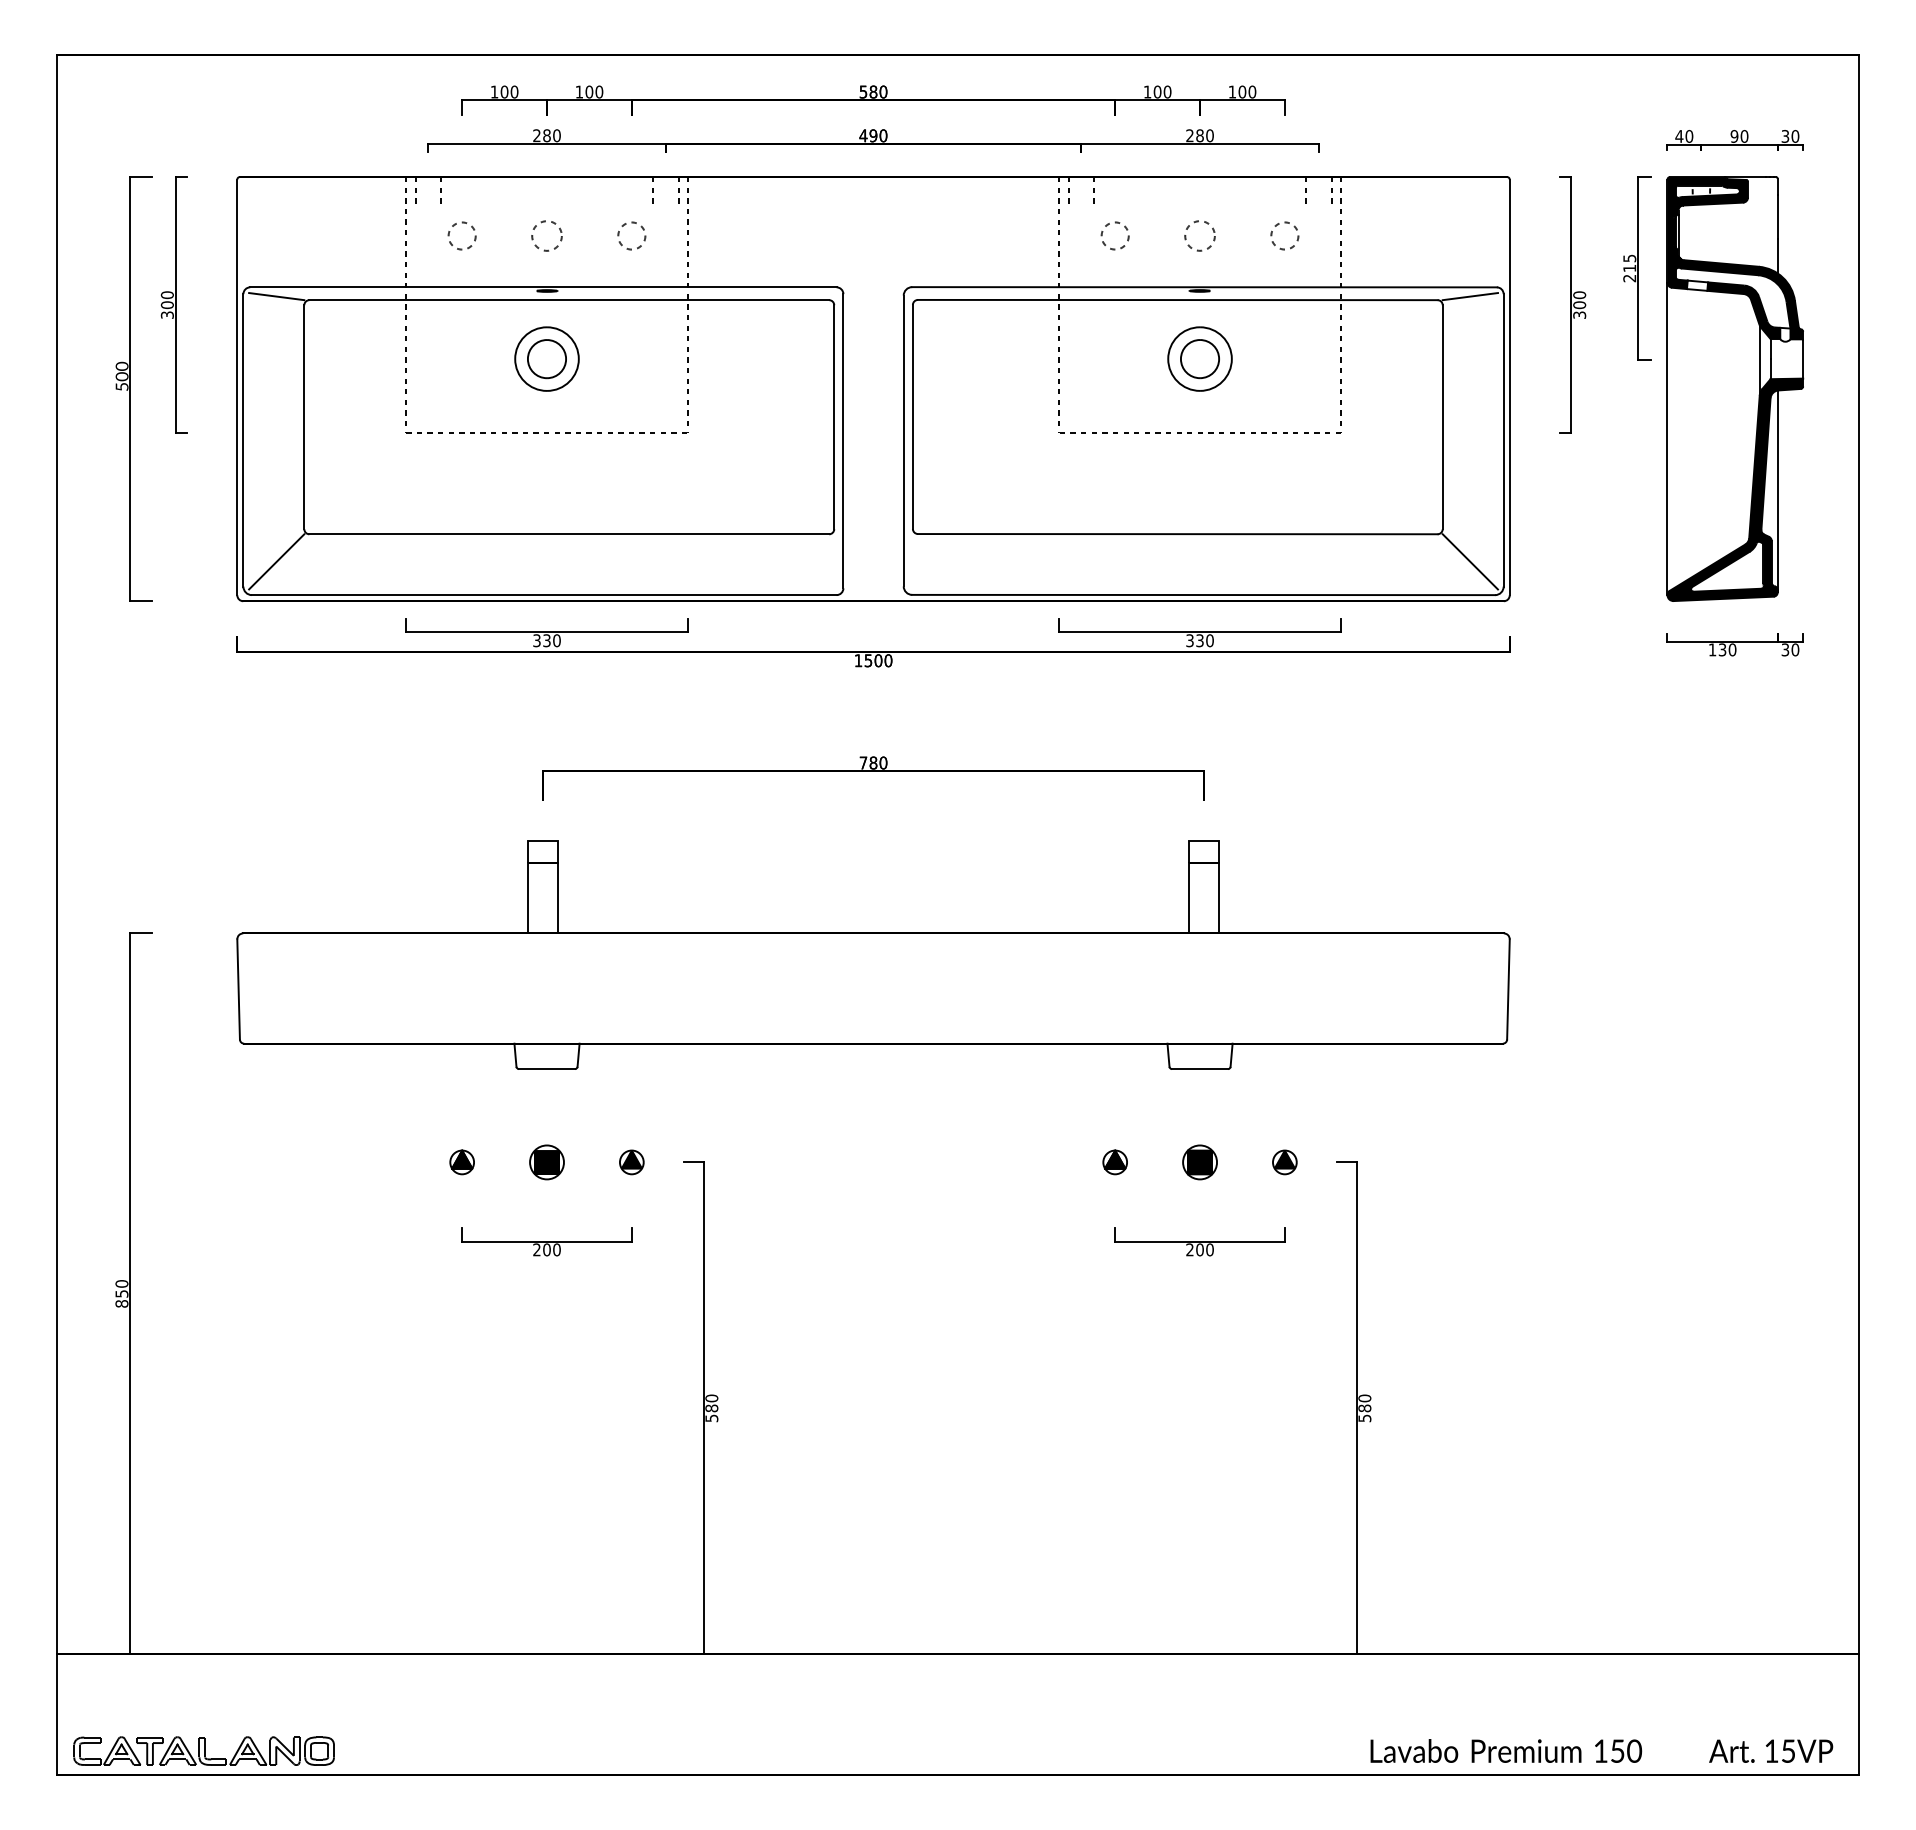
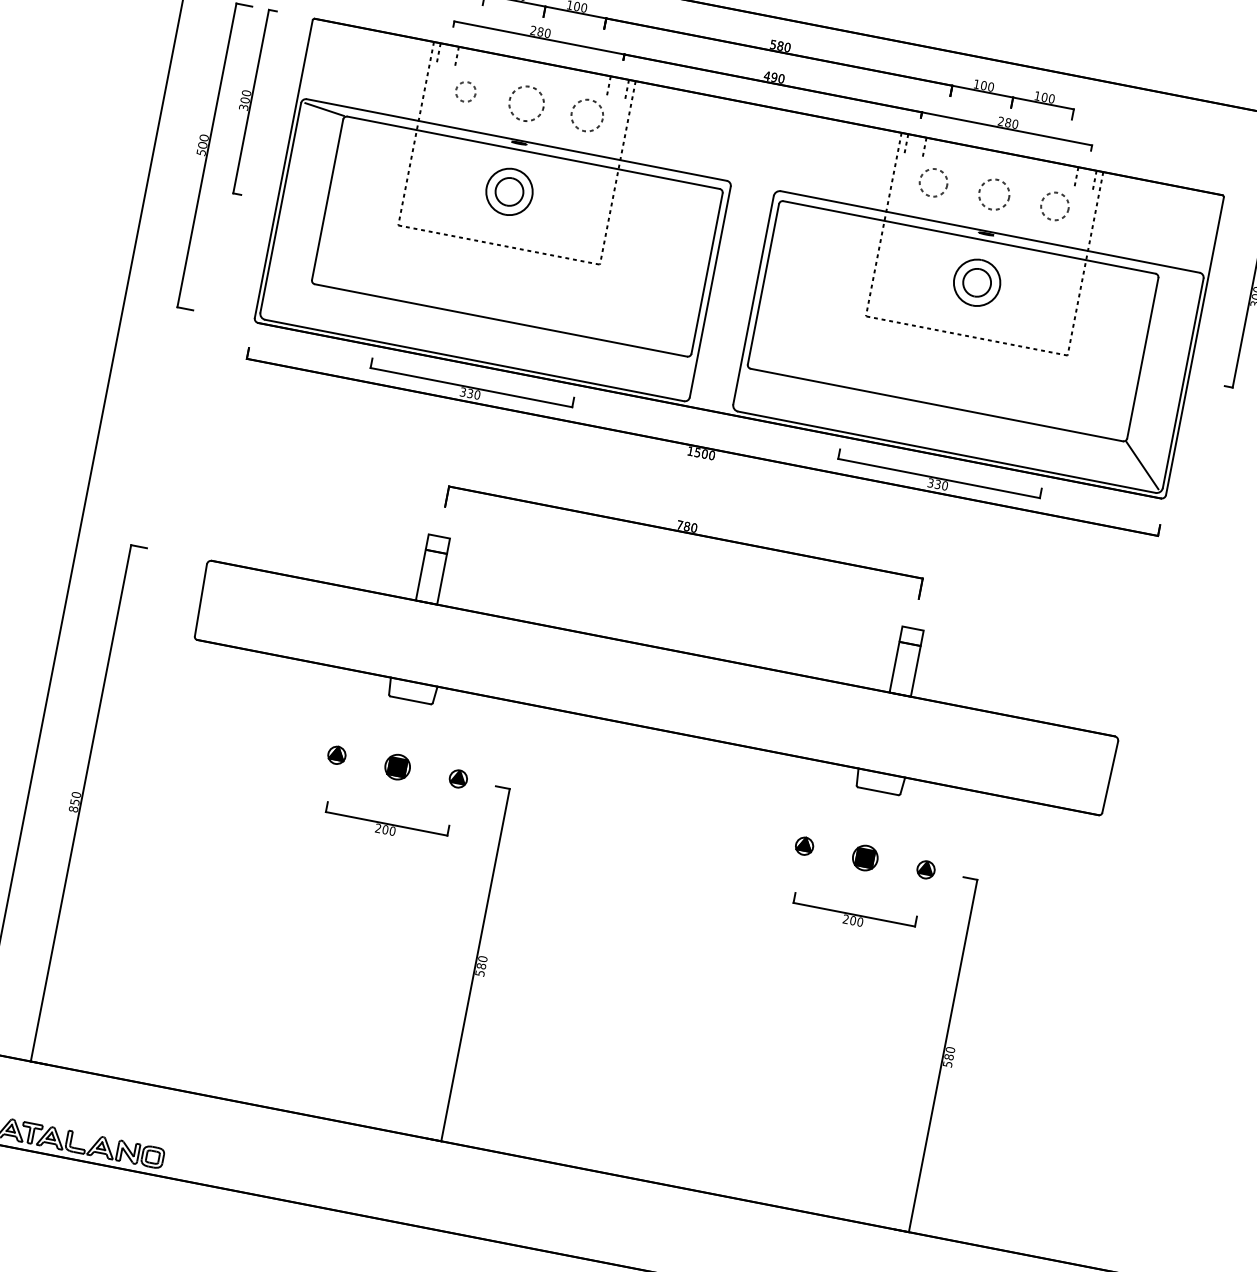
circle: (546, 235) -> (526, 103), size x1.6
circle: (631, 235) -> (587, 115), size x1.6
circle: (1114, 235) -> (933, 182), size x1.4
circle: (1199, 235) -> (993, 194), size x1.4
circle: (1284, 235) -> (1054, 206), size x1.4
line: (1469, 296) -> (1178, 275), removed
line: (276, 561) -> (287, 299), removed

